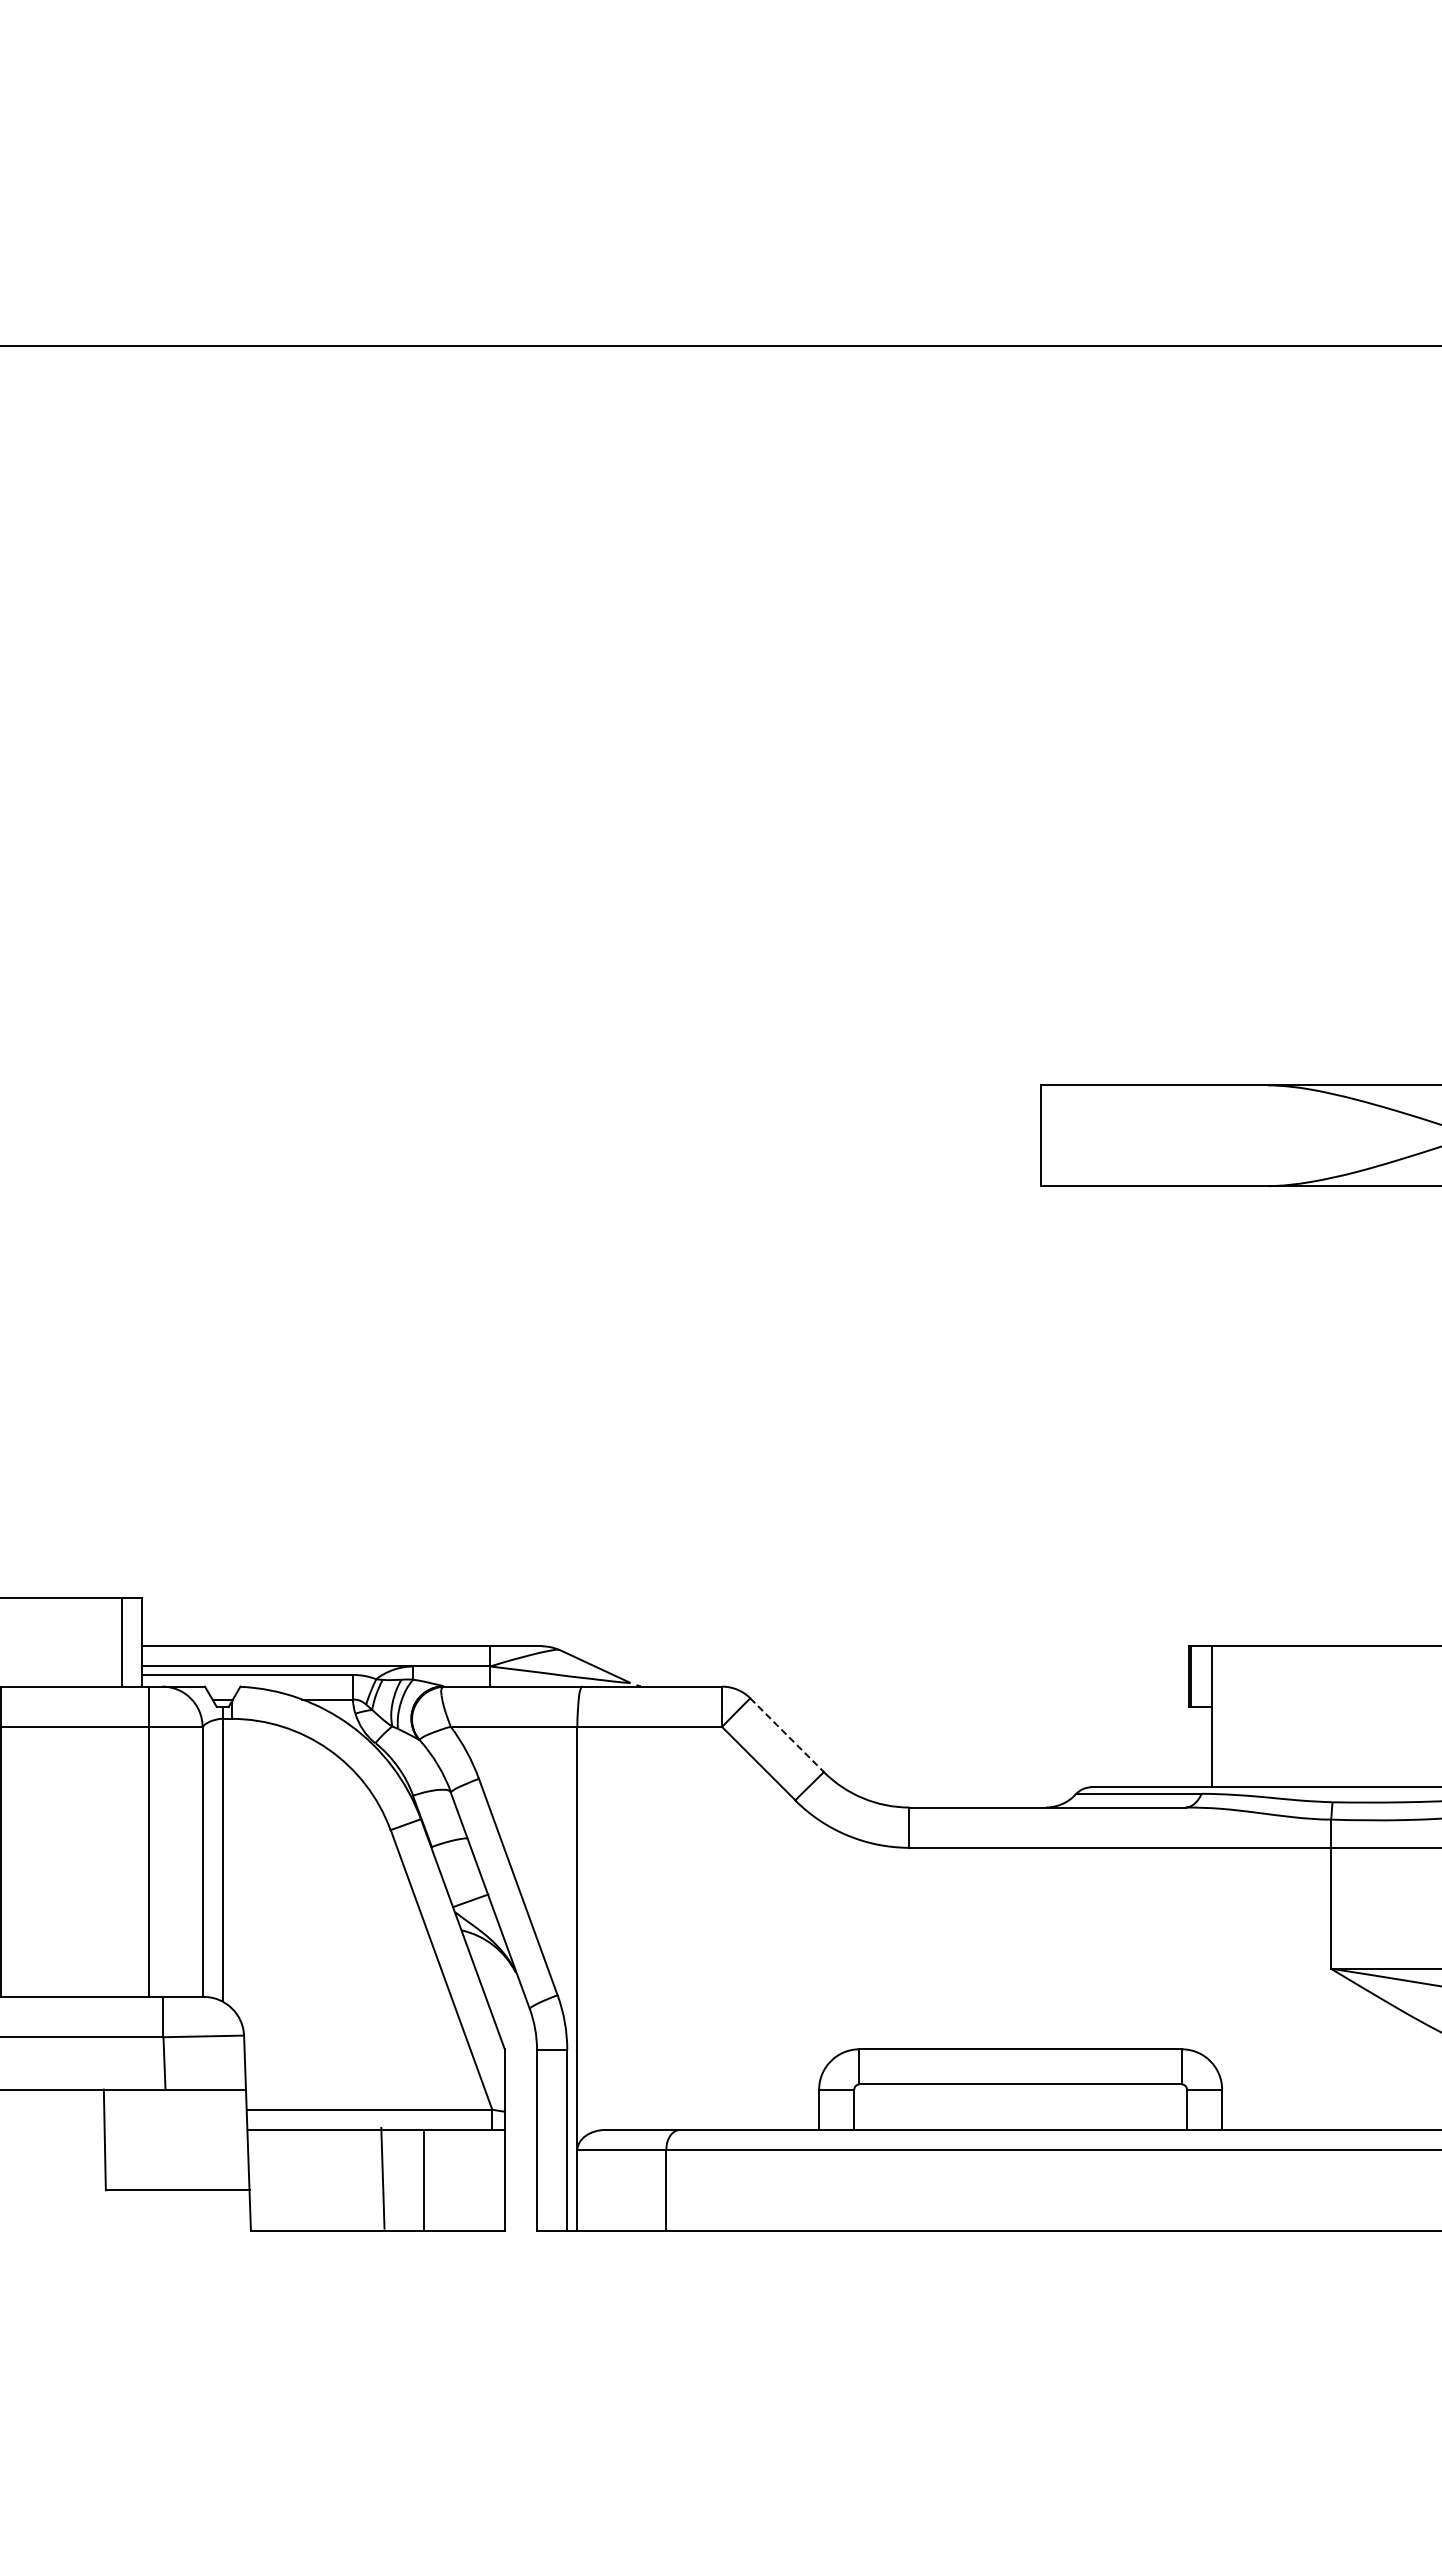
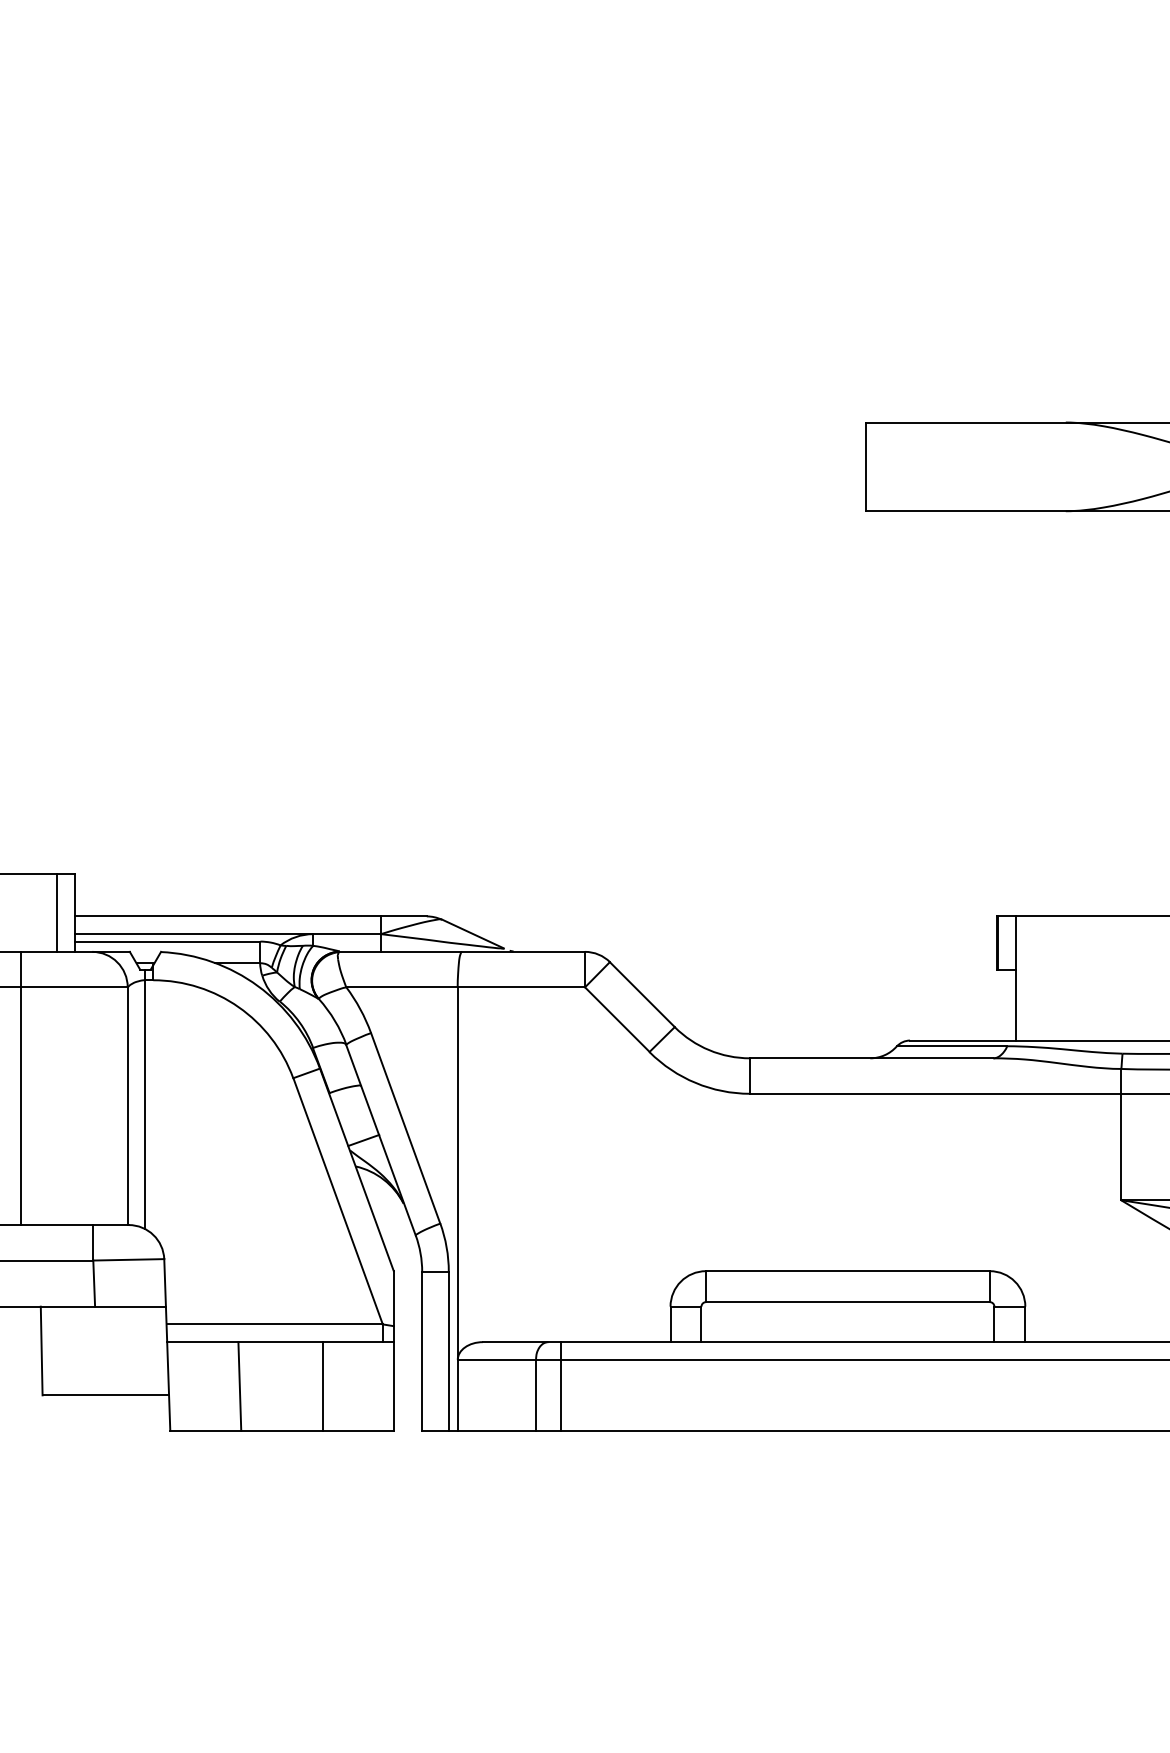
line: (787, 1735) -> (642, 994), dashed -> solid
line: (148, 1841) -> (21, 1088), moved
line: (382, 2177) -> (239, 1385), moved
line: (694, 2179) -> (560, 1385), added

